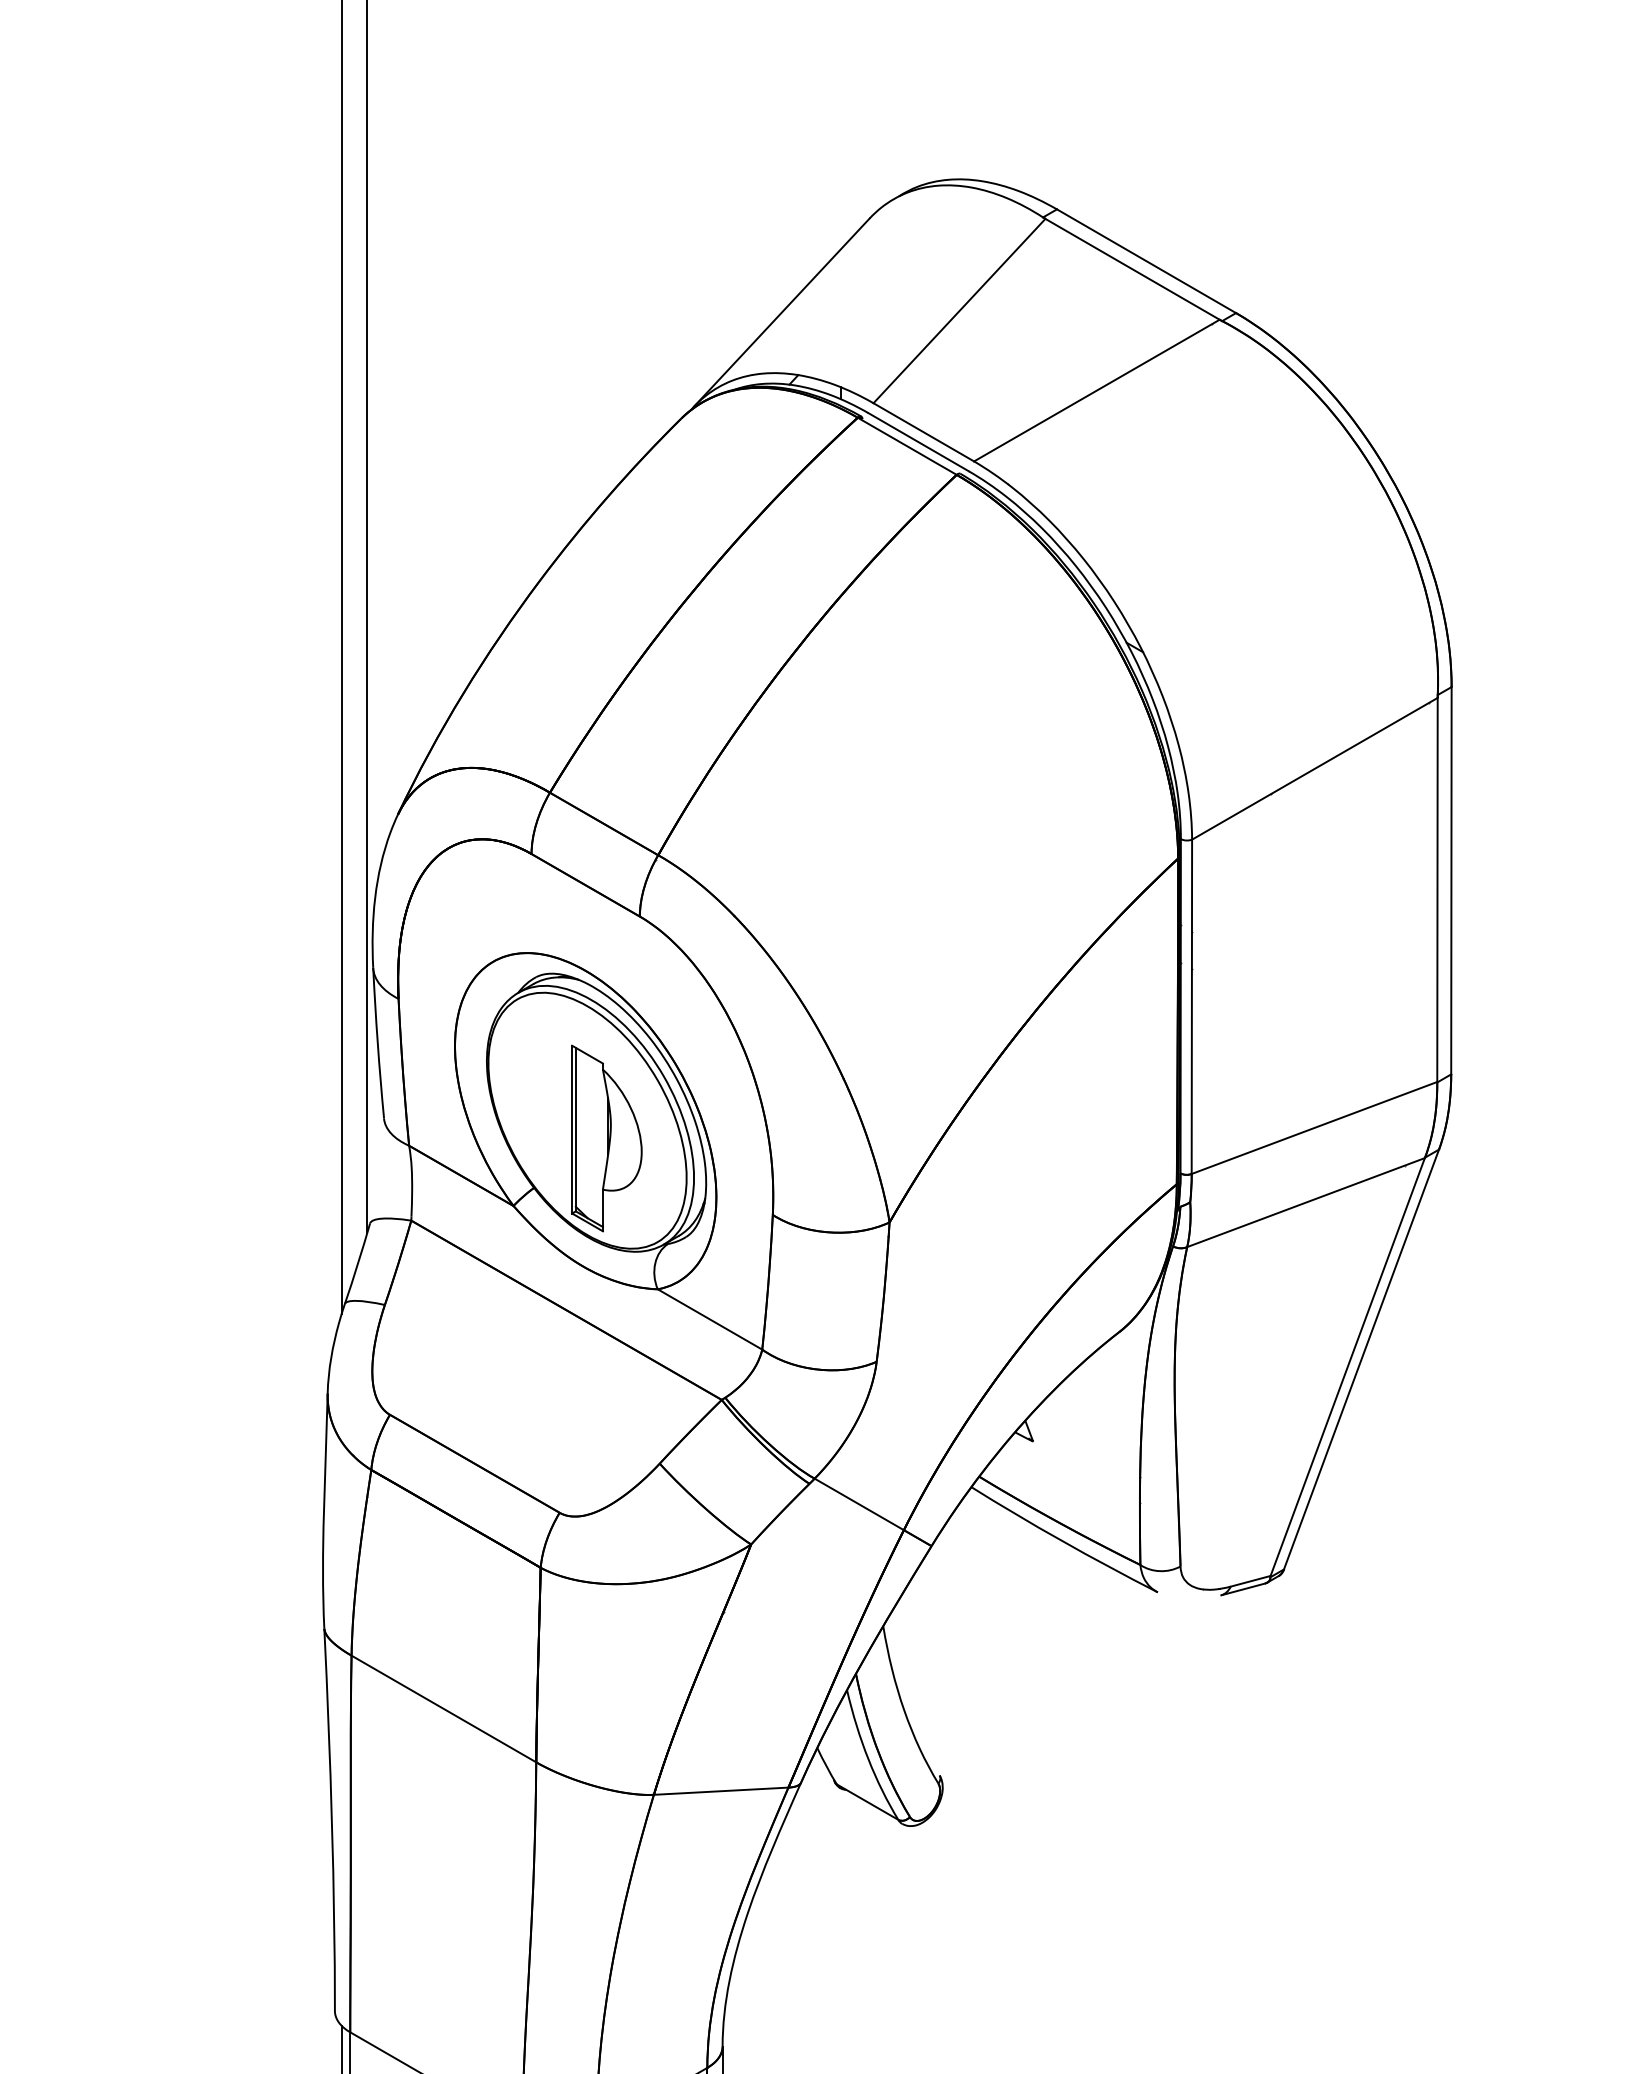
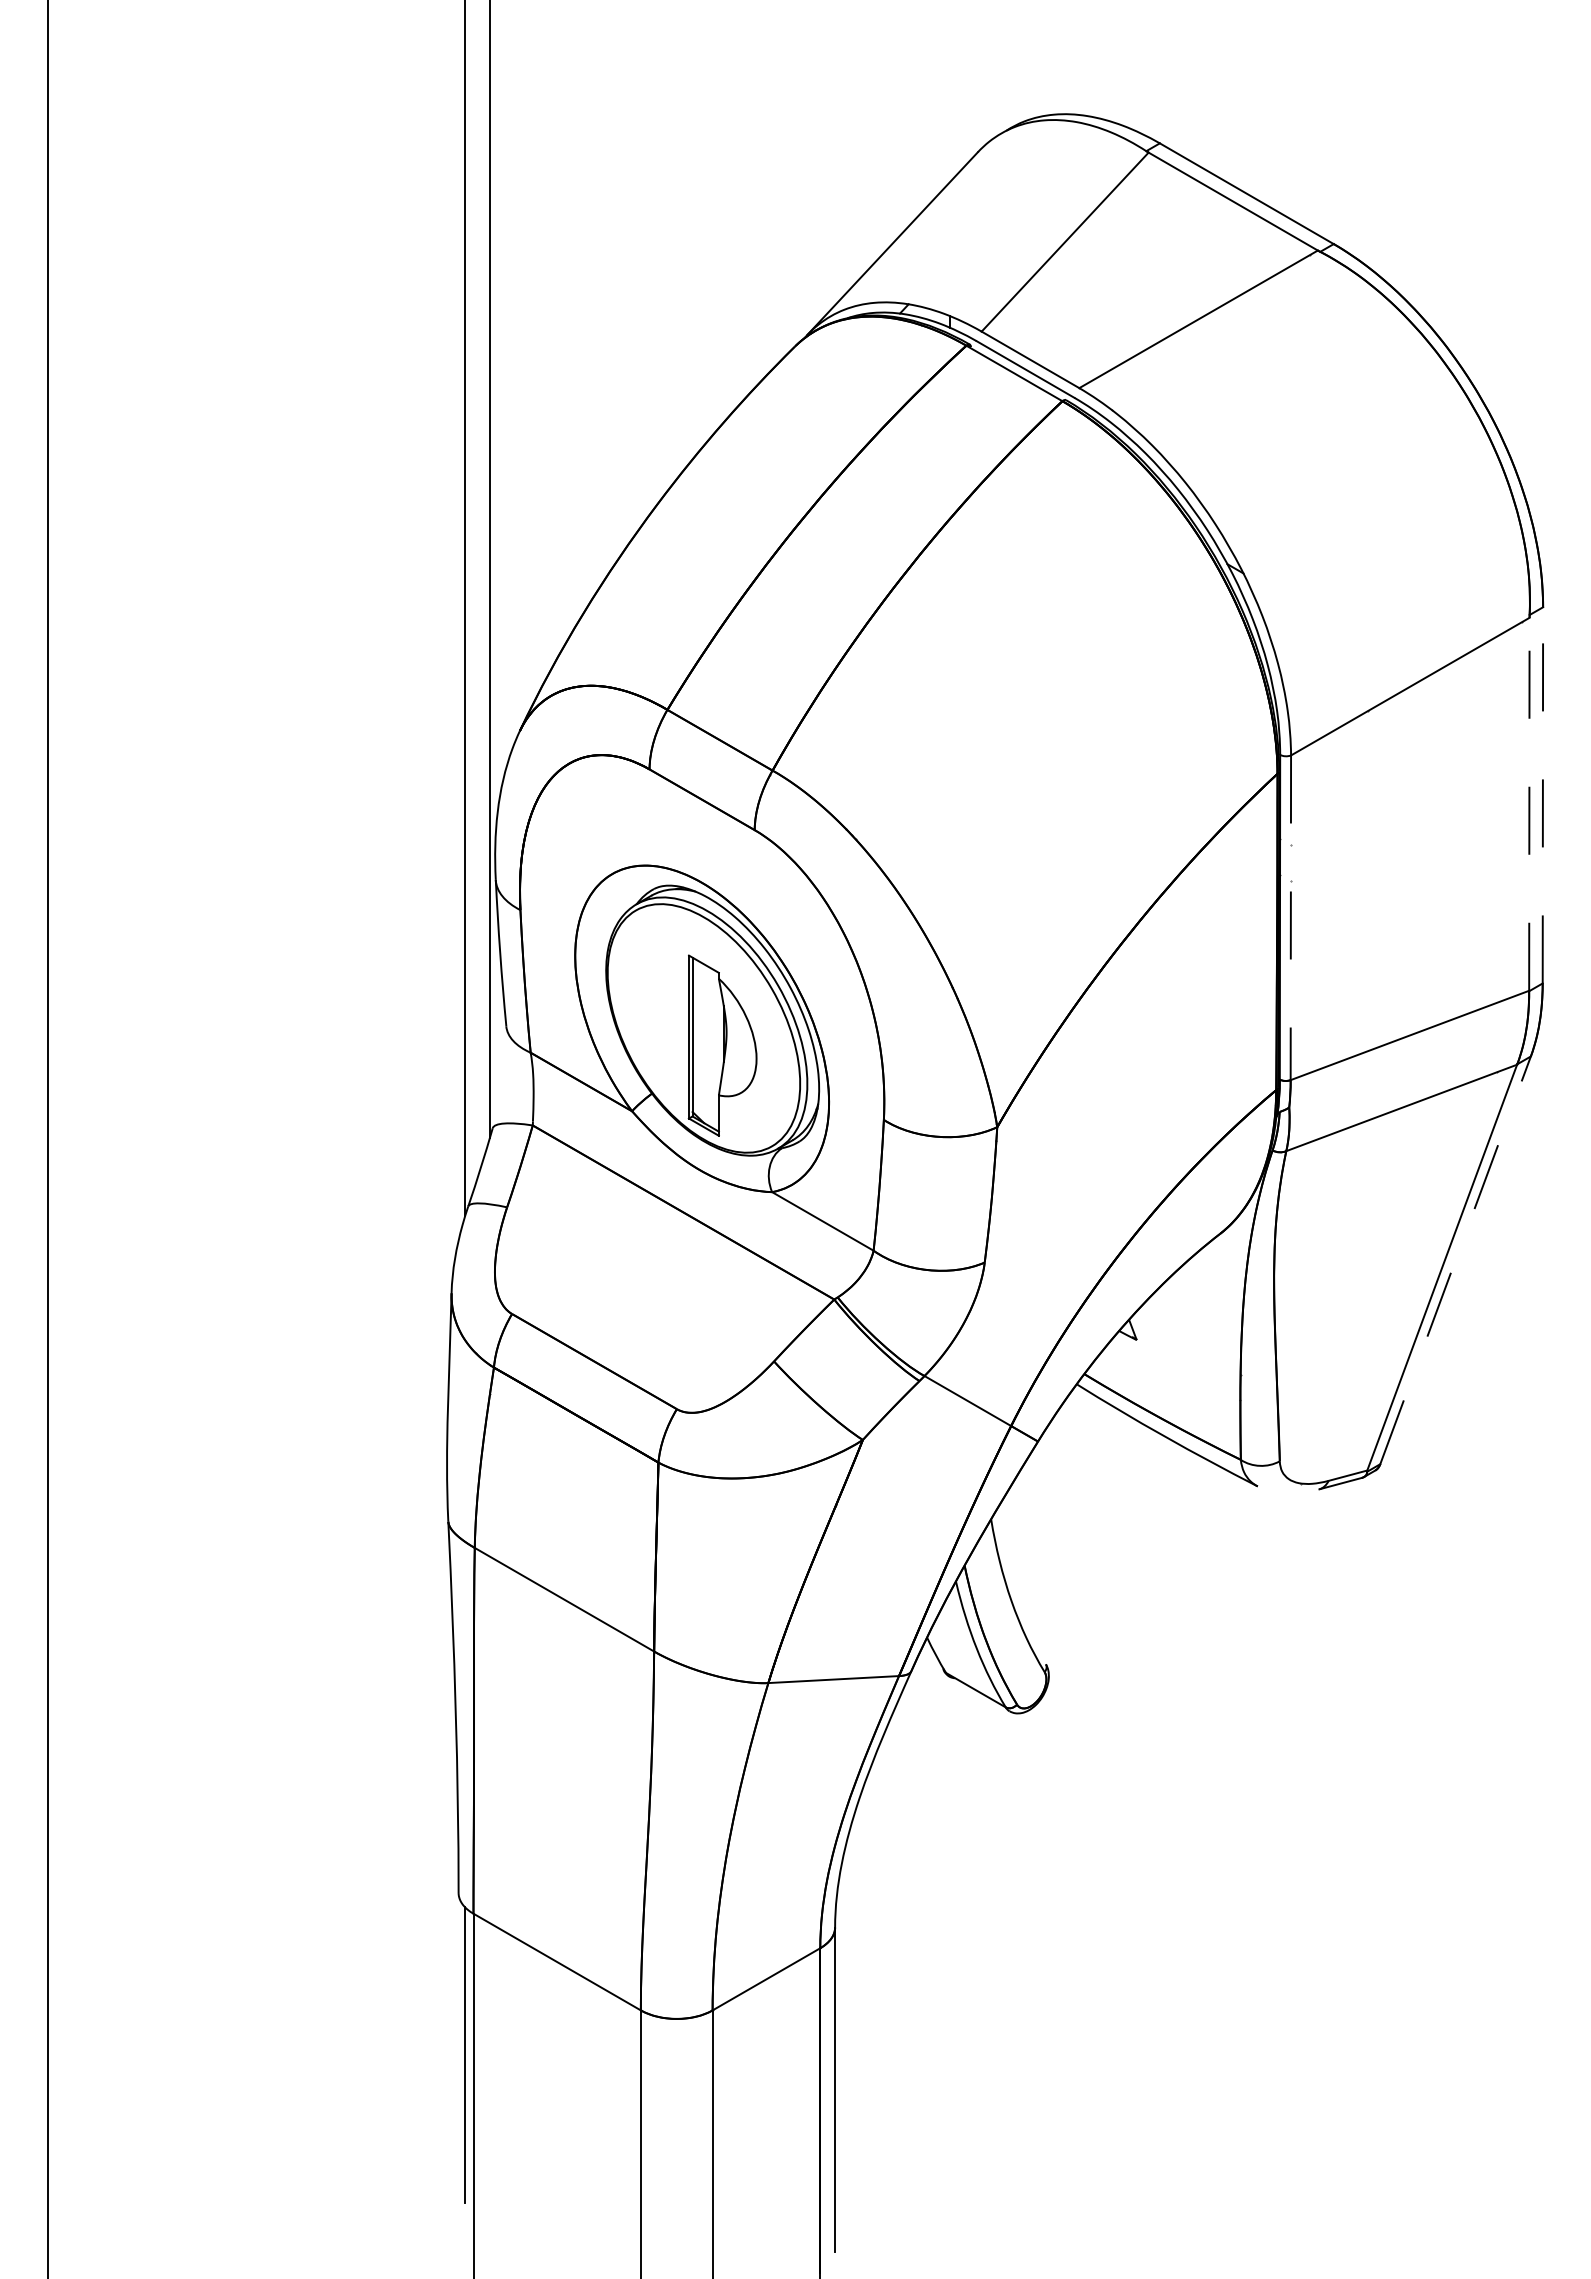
line: (1451, 879) -> (1542, 794), solid -> dashed
line: (1437, 889) -> (1529, 803), solid -> dashed
line: (1191, 1007) -> (1290, 918), solid -> dashed
line: (1361, 1358) -> (1455, 1259), solid -> dashed

